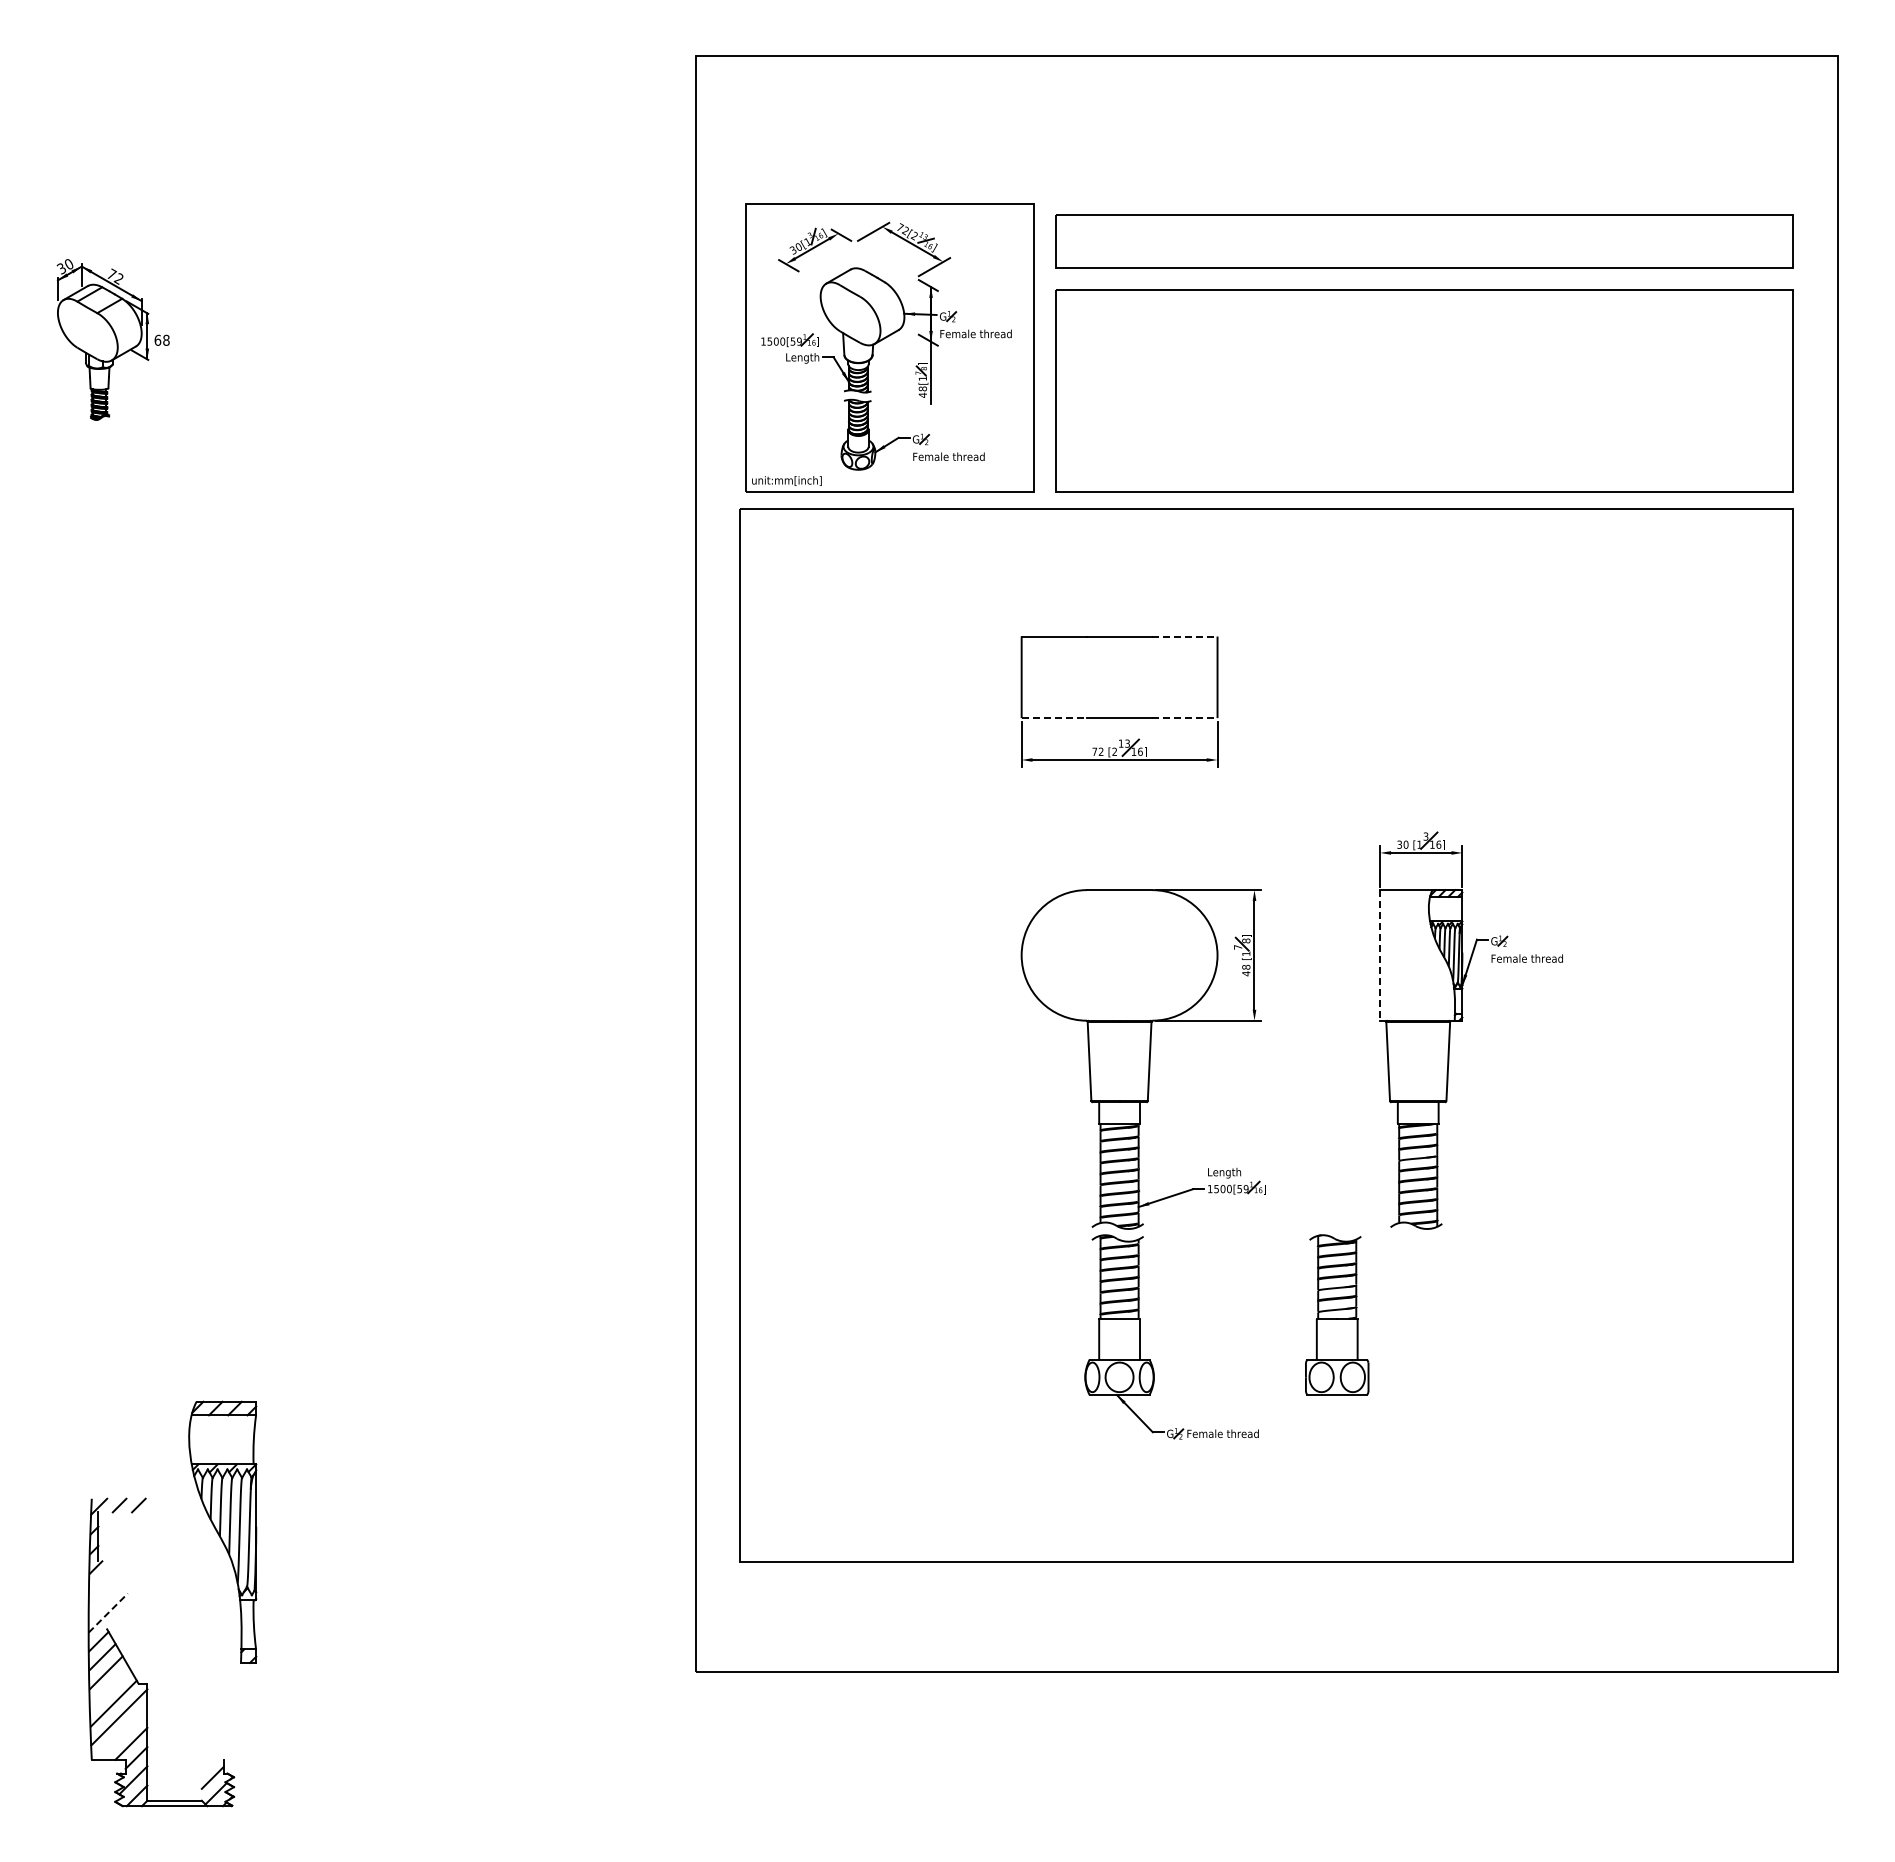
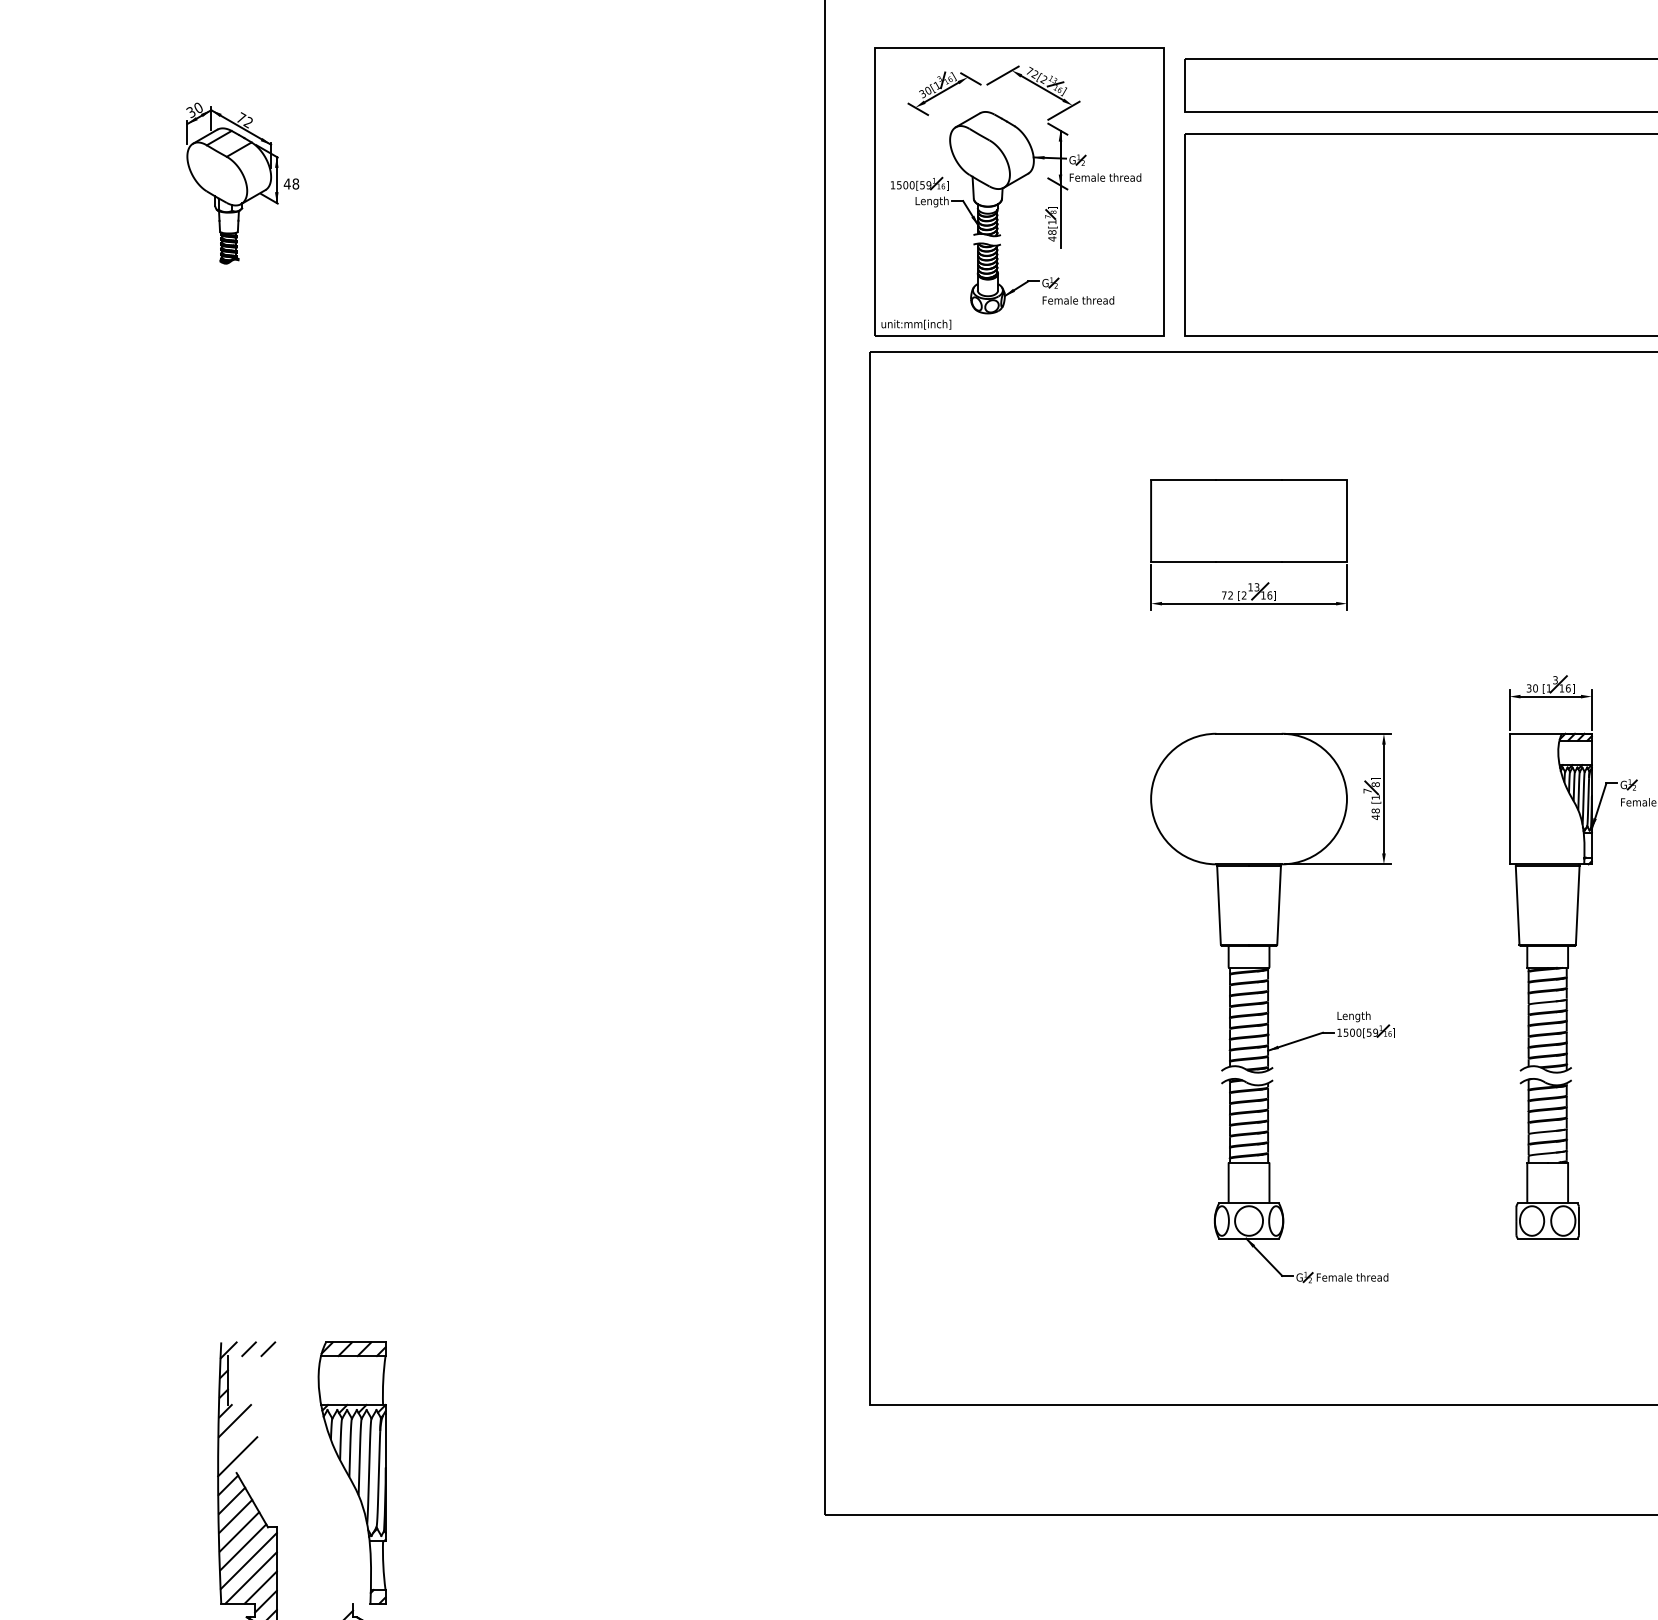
text: (157, 339) -> (286, 183), 68 -> 48
line: (1184, 636) -> (1313, 480), dashed -> solid
line: (1054, 718) -> (1183, 562), dashed -> solid
line: (1184, 718) -> (1313, 562), dashed -> solid
line: (1380, 955) -> (1509, 799), dashed -> solid
part: (1337, 1314) -> (1547, 1158), moved
part: (222, 1531) -> (351, 1472), moved
line: (105, 1577) -> (234, 1421), added
line: (108, 1613) -> (237, 1457), dashed -> solid
line: (109, 1687) -> (238, 1531), added
line: (121, 1733) -> (250, 1577), added

